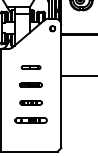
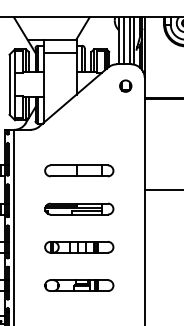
part: (30, 67) -> (77, 170), size x1.67
part: (30, 84) -> (77, 207), size x1.43
part: (30, 102) -> (77, 246), size x1.43

